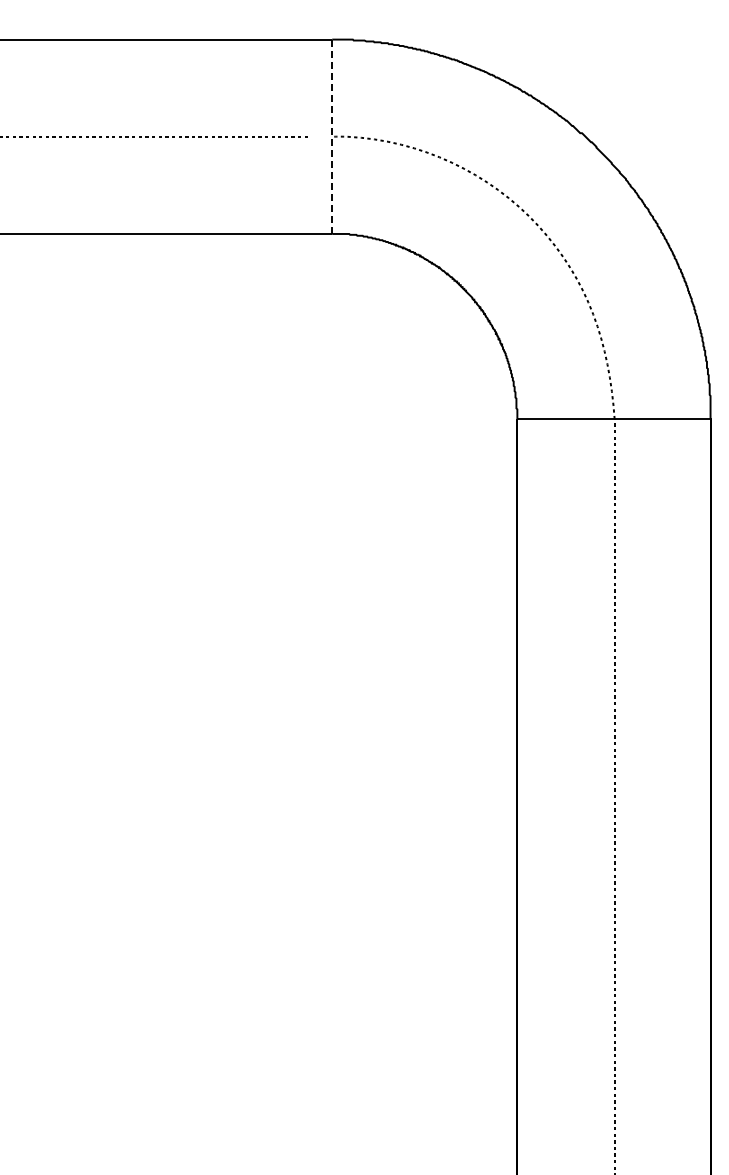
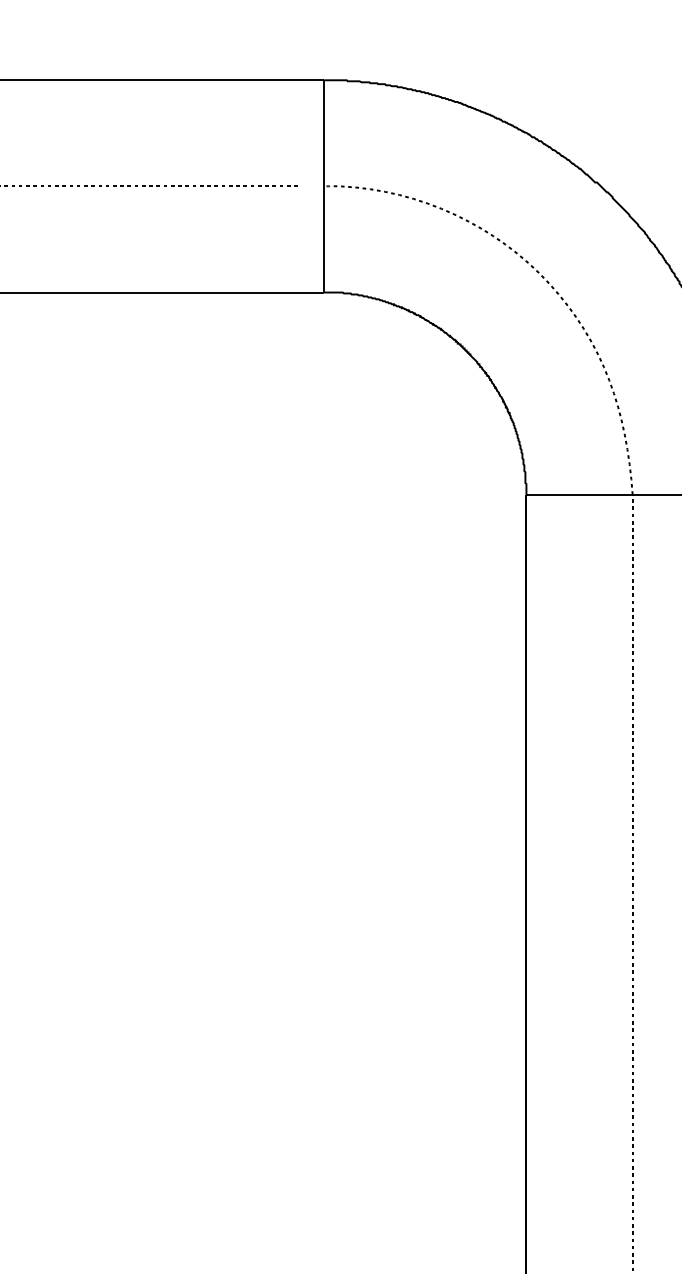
line: (332, 136) -> (324, 186), dashed -> solid

